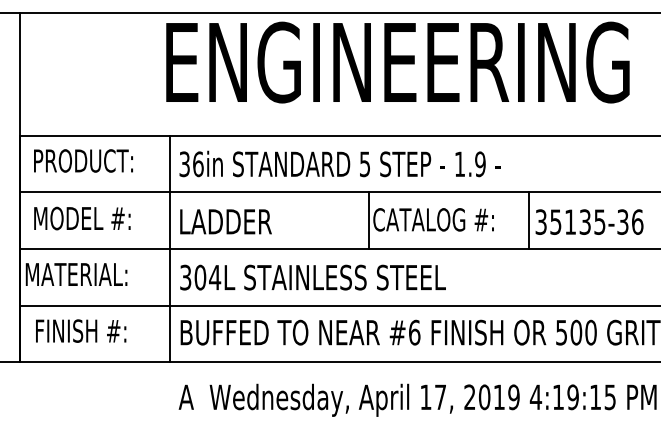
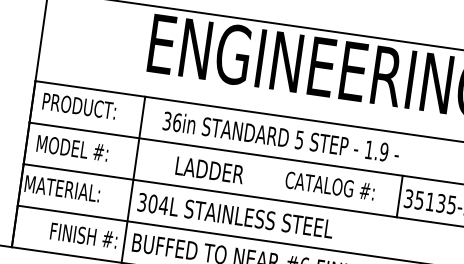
text: (339, 163) -> (280, 136), moved
line: (369, 220) -> (283, 179), removed
text: (225, 221) -> (209, 170), moved
text: (81, 330) -> (84, 235), moved

